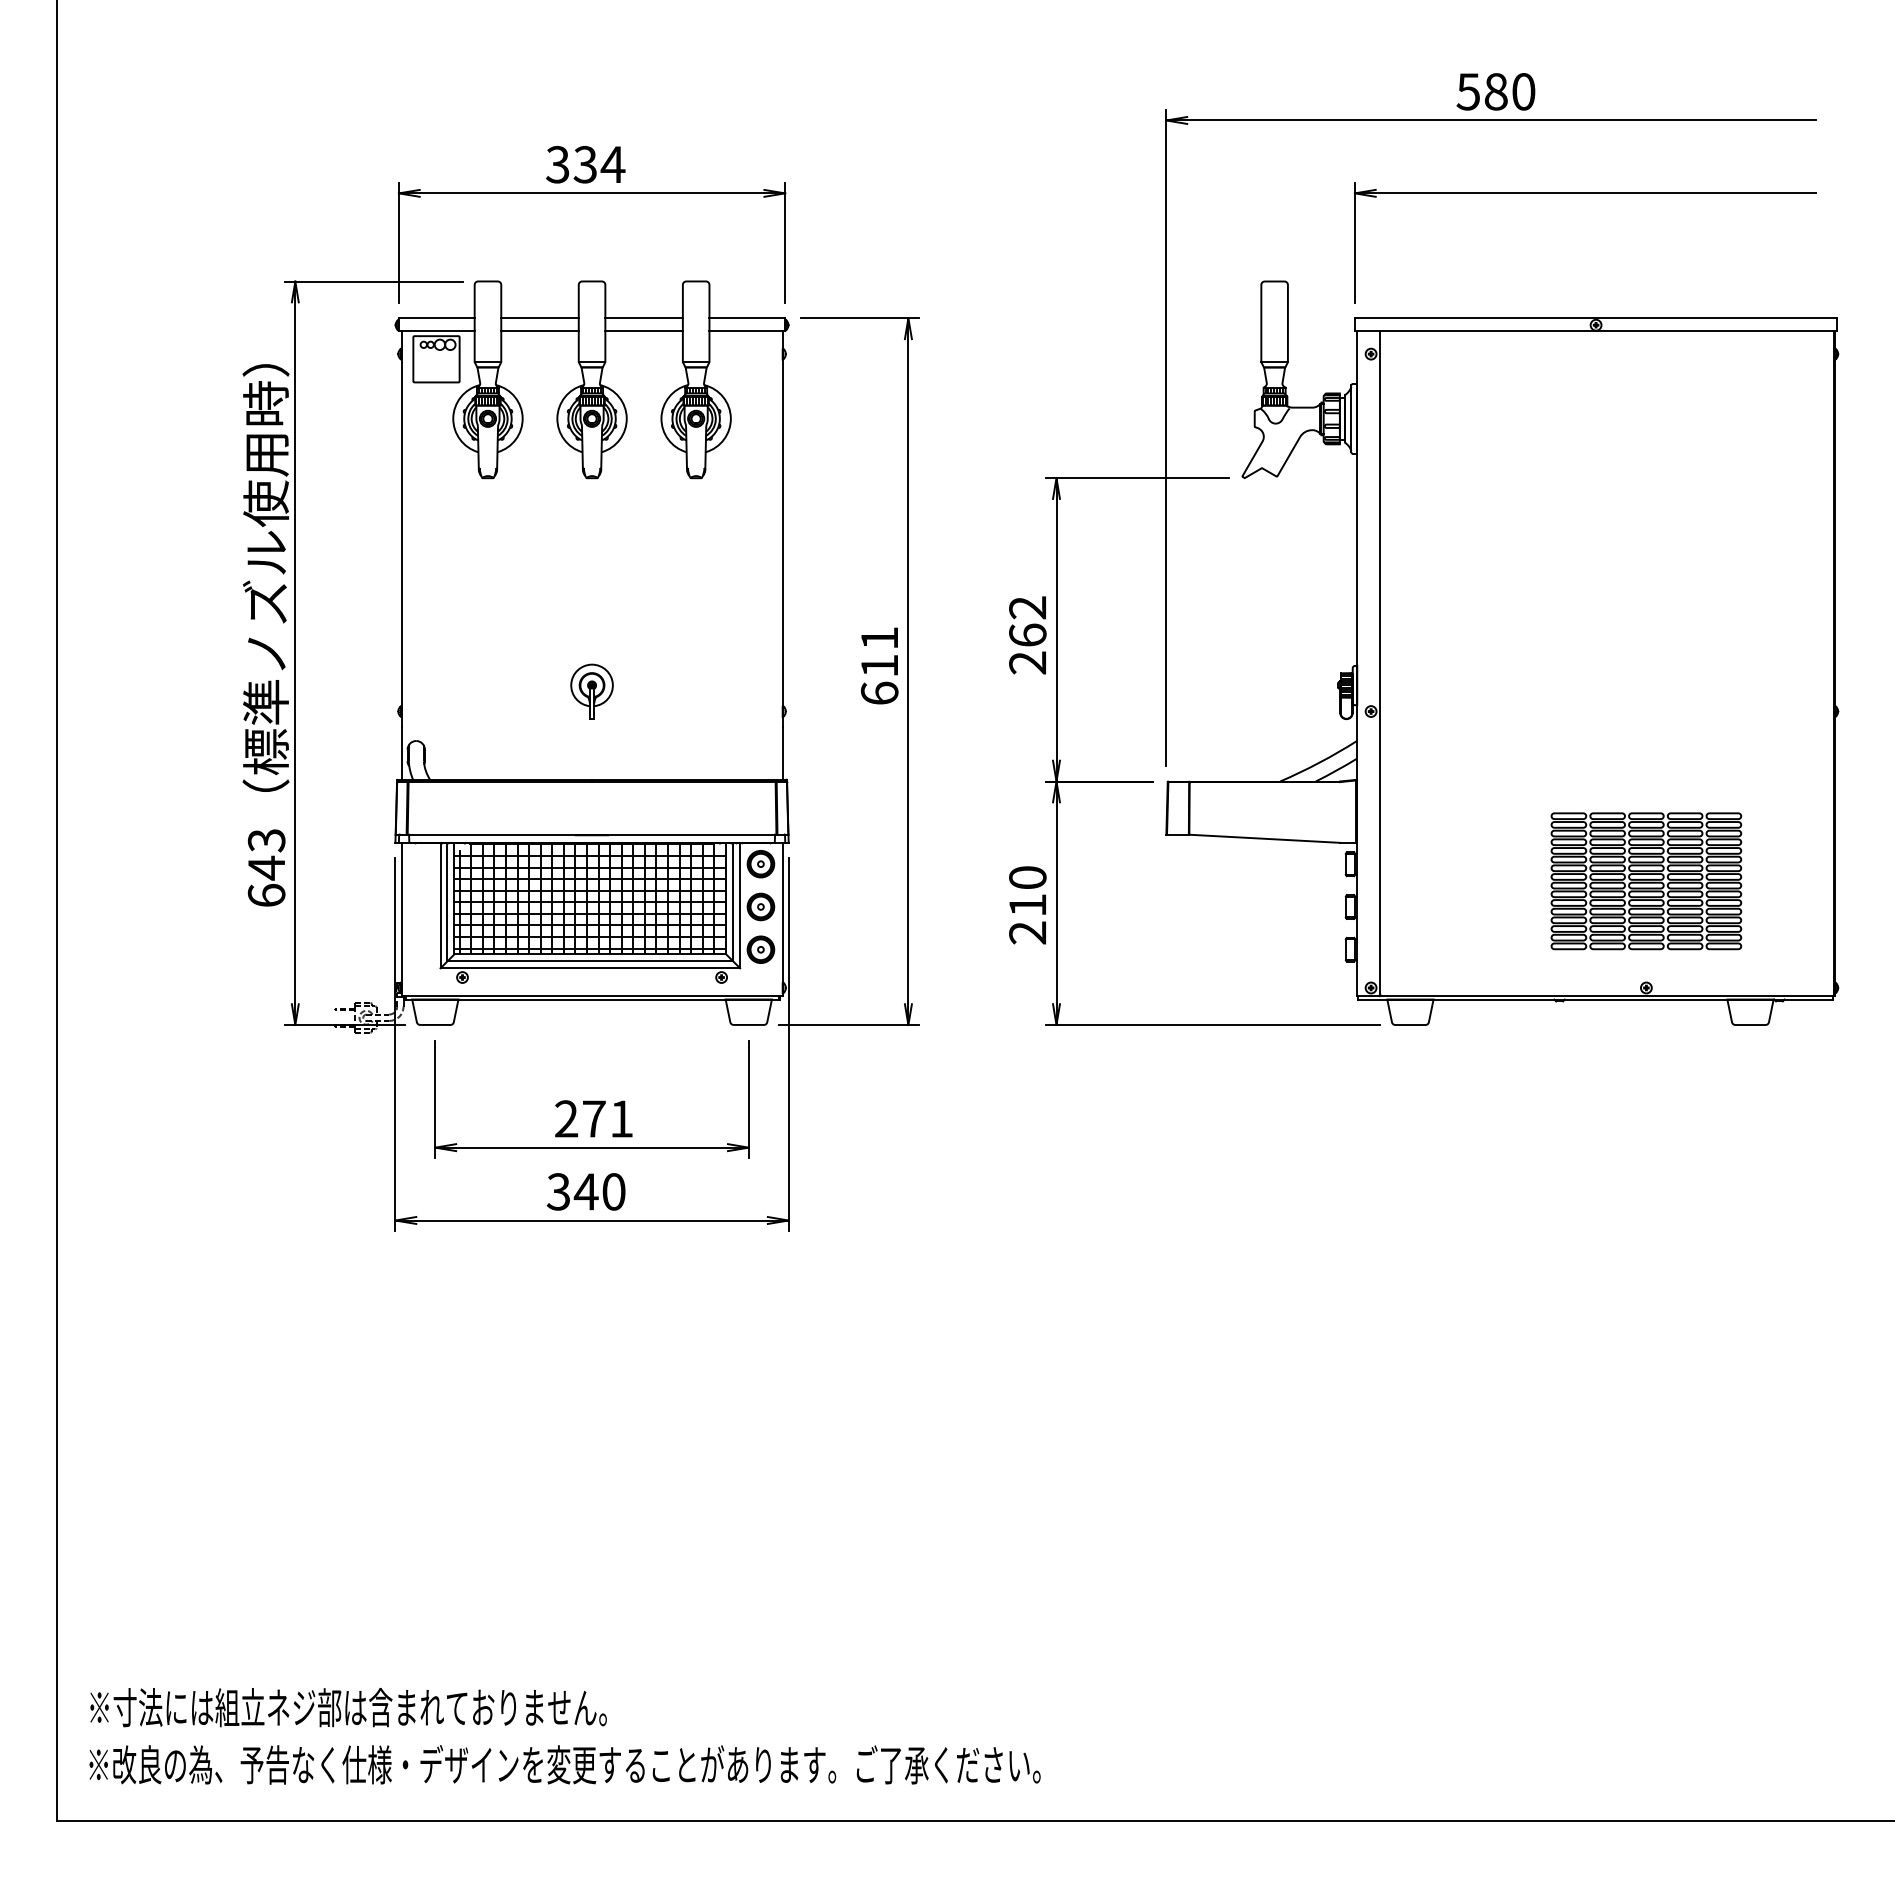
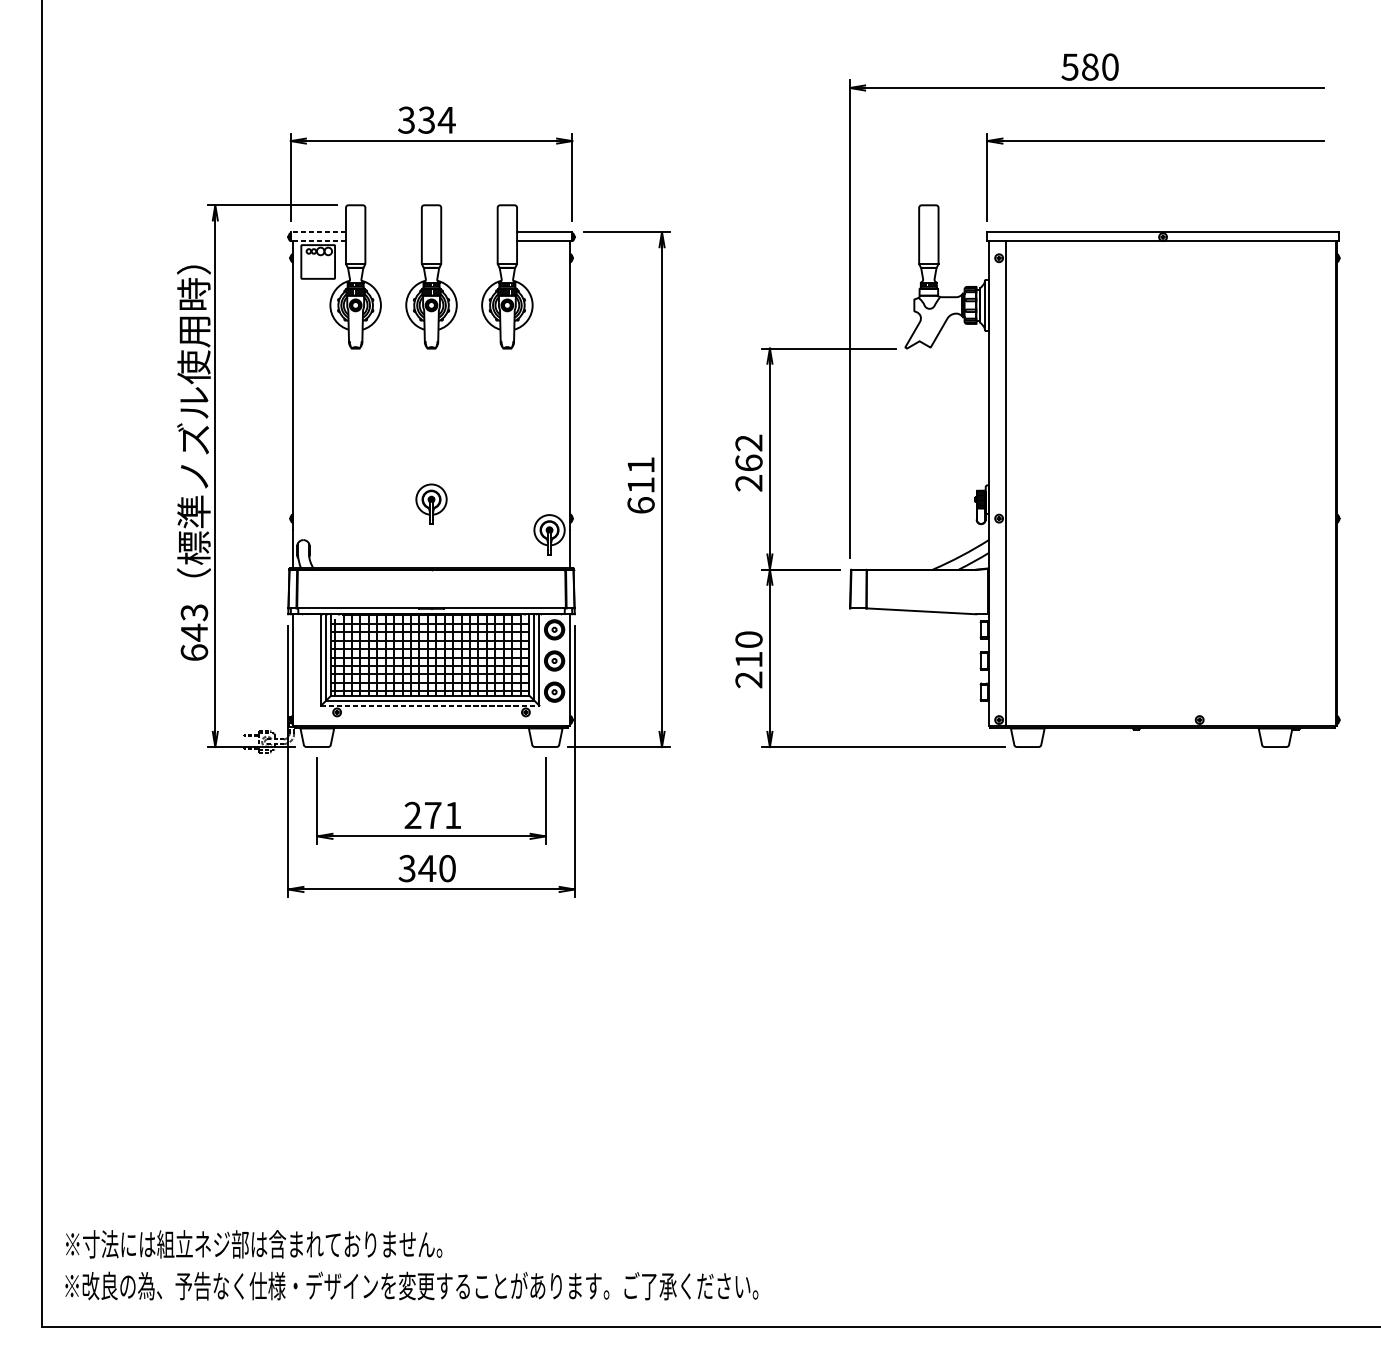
line: (436, 318) -> (318, 232), solid -> dashed
line: (539, 318) -> (393, 232), removed
line: (643, 318) -> (469, 232), removed
line: (436, 330) -> (318, 241), solid -> dashed
line: (539, 330) -> (393, 241), removed
line: (643, 330) -> (469, 241), removed
hatch: (1273, 400) -> (928, 292), removed
part: (753, 733) -> (549, 534), added
part: (1646, 881) -> (1199, 642), removed
line: (590, 968) -> (430, 705), solid -> dashed

